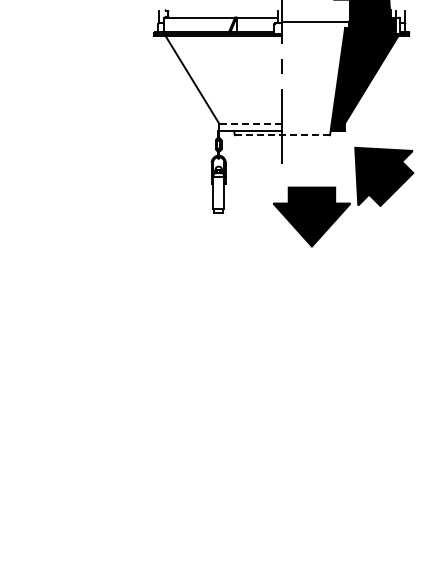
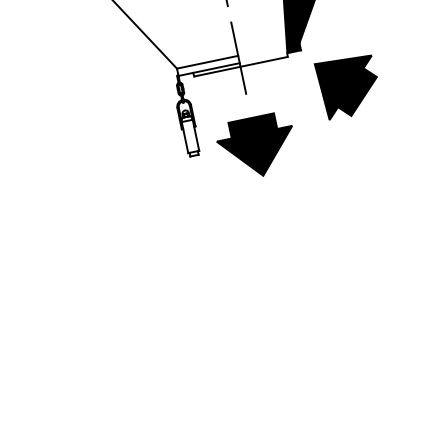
line: (250, 123) -> (207, 61), dashed -> solid
line: (282, 135) -> (241, 67), dashed -> solid
part: (311, 216) -> (256, 146), moved

